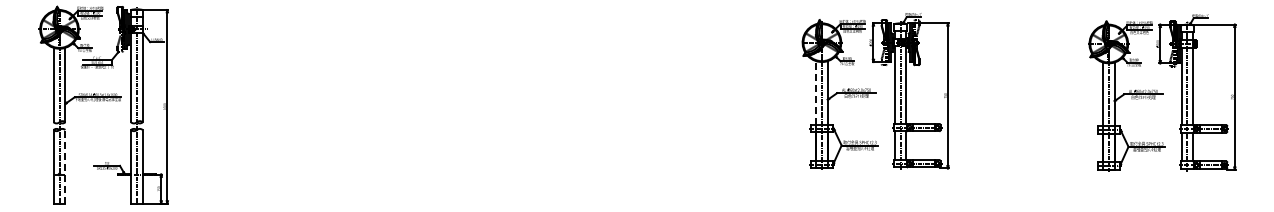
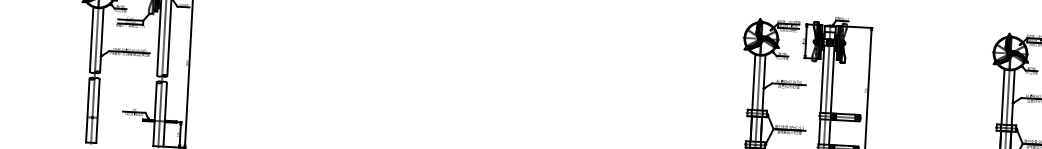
line: (816, 93) -> (754, 82), dashed -> solid
line: (65, 166) -> (98, 110), dashed -> solid

